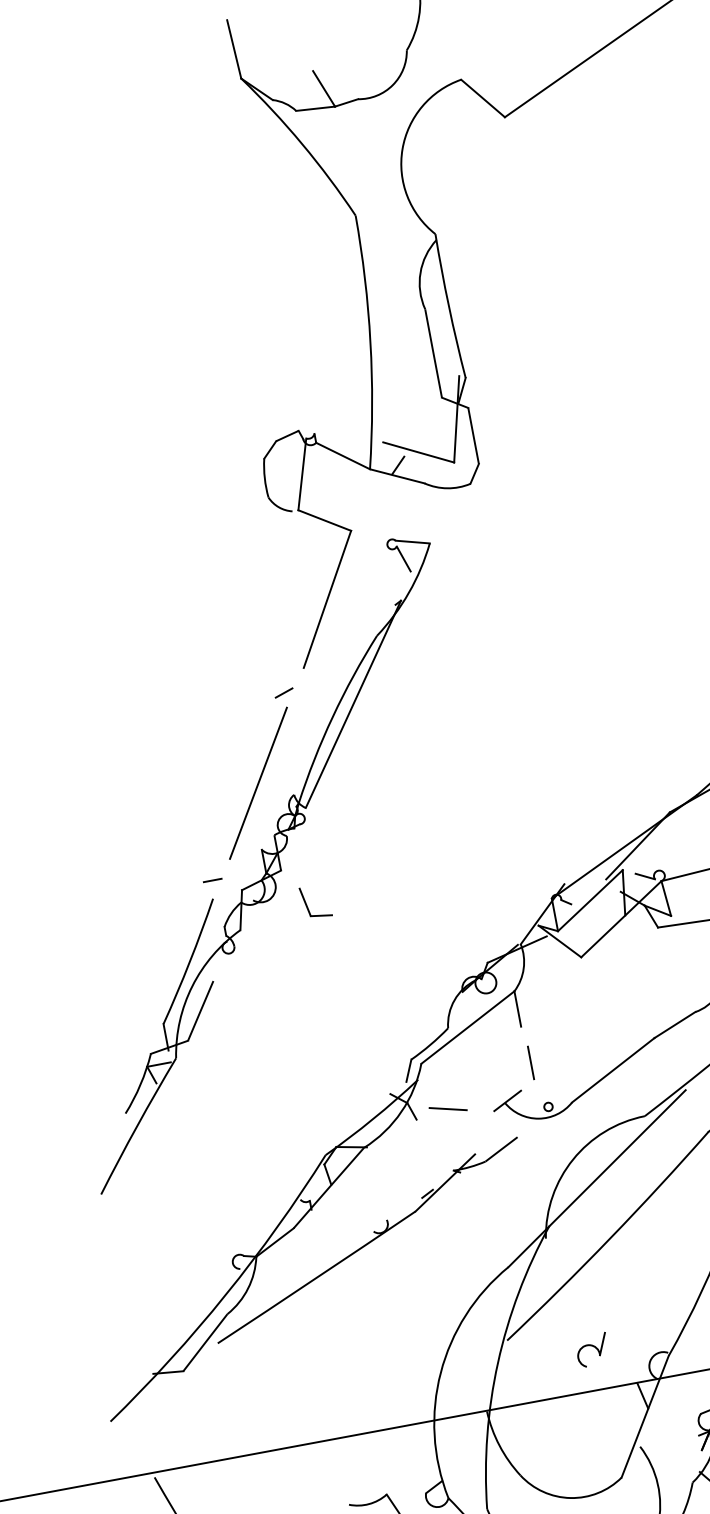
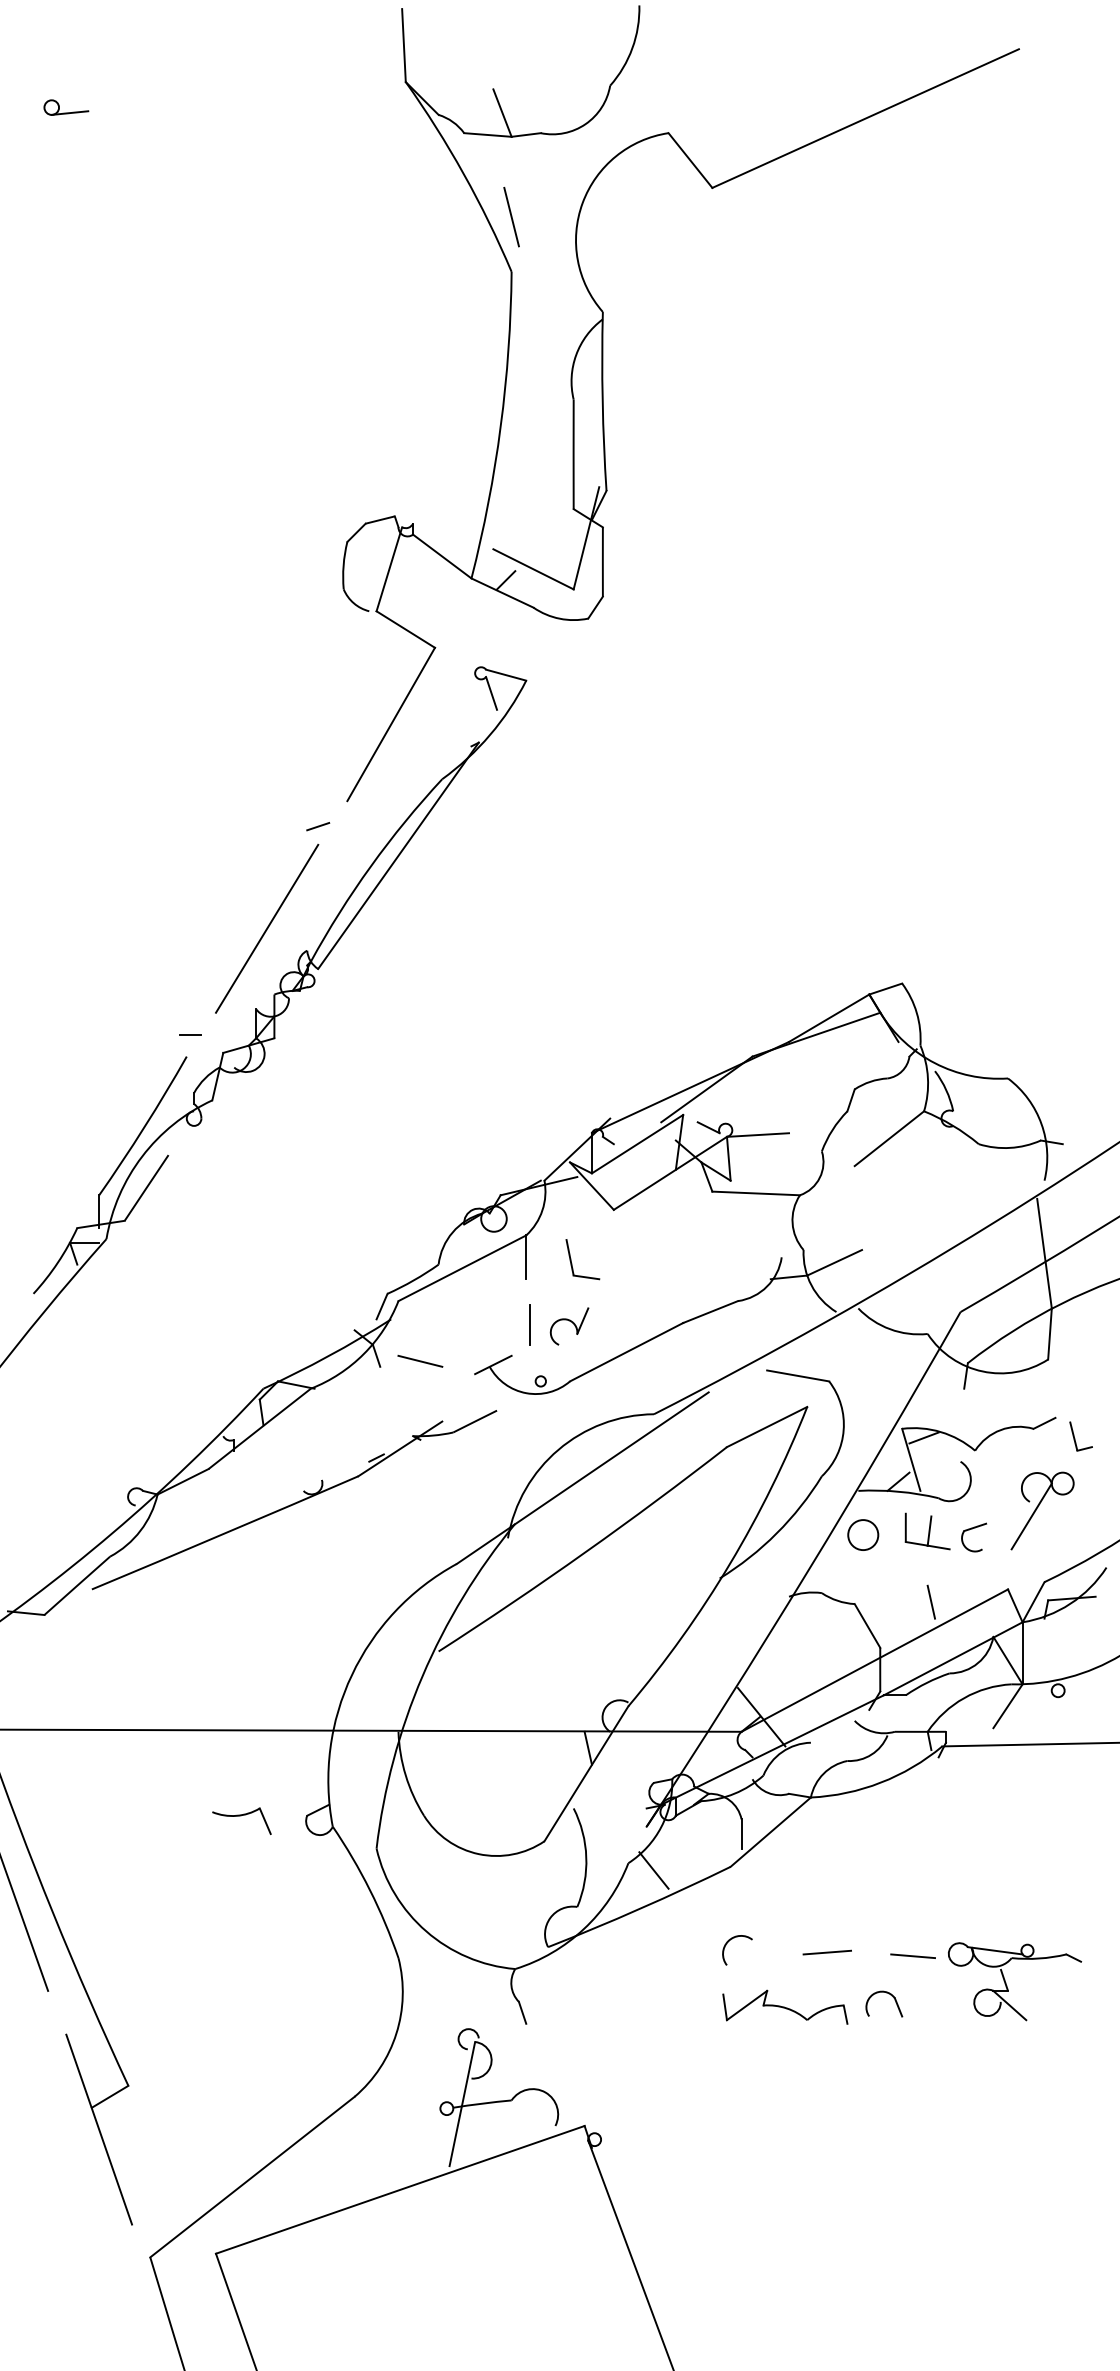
line: (347, 171) -> (511, 217), added
part: (308, 906) -> (572, 1263), moved
part: (592, 1350) -> (569, 1326), moved

